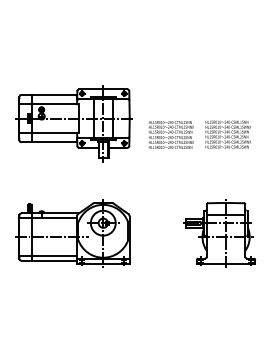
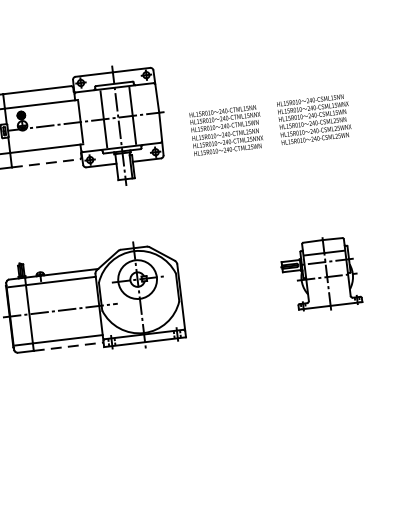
line: (53, 142) -> (45, 163), solid -> dashed
part: (219, 233) -> (319, 274), size x0.7
line: (54, 260) -> (68, 346), solid -> dashed

